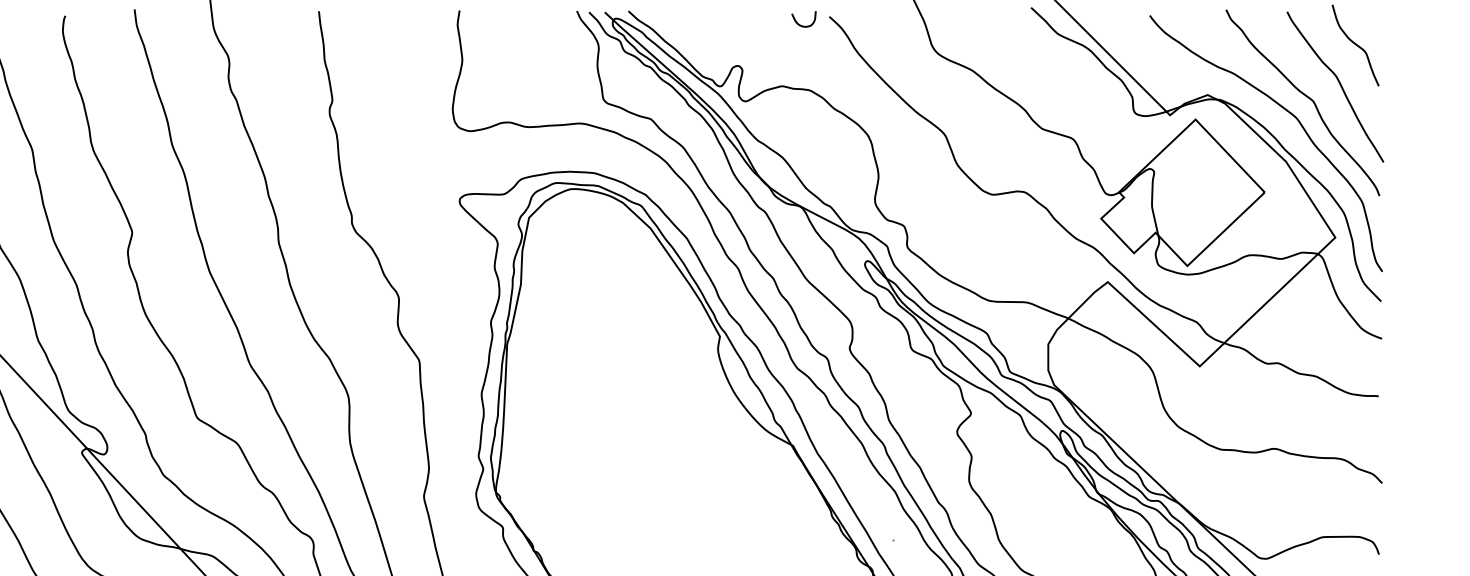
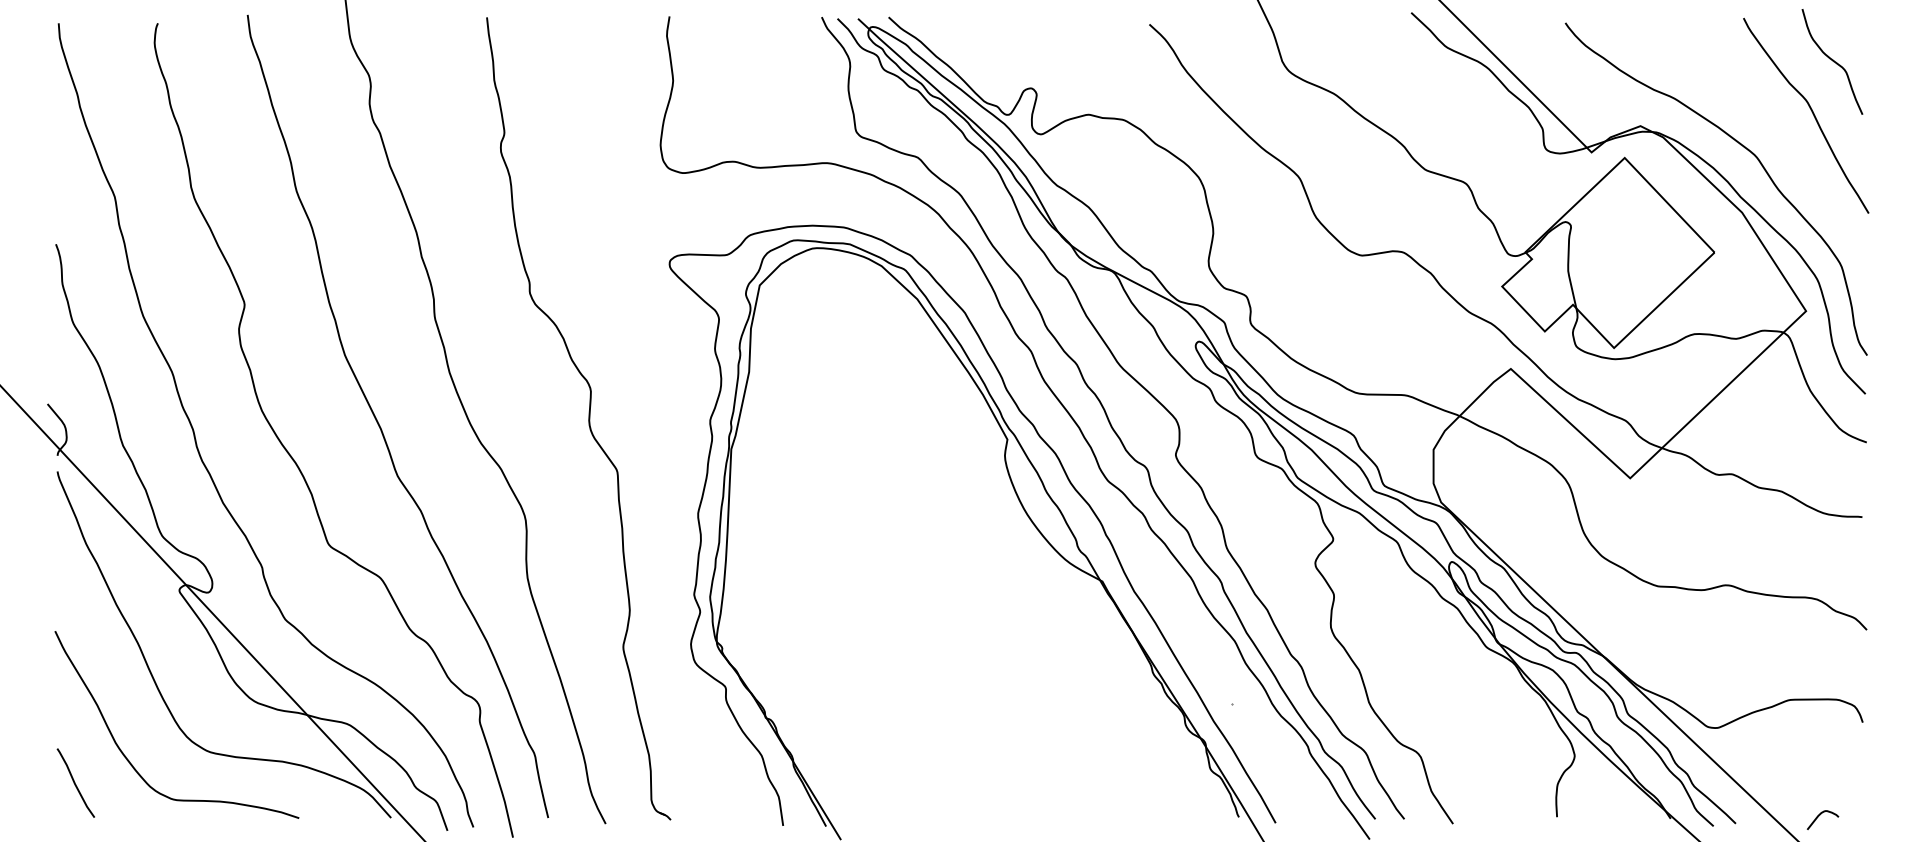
curve: (801, 25) -> (1113, 35), removed
curve: (1307, 97) -> (1769, 129), removed

